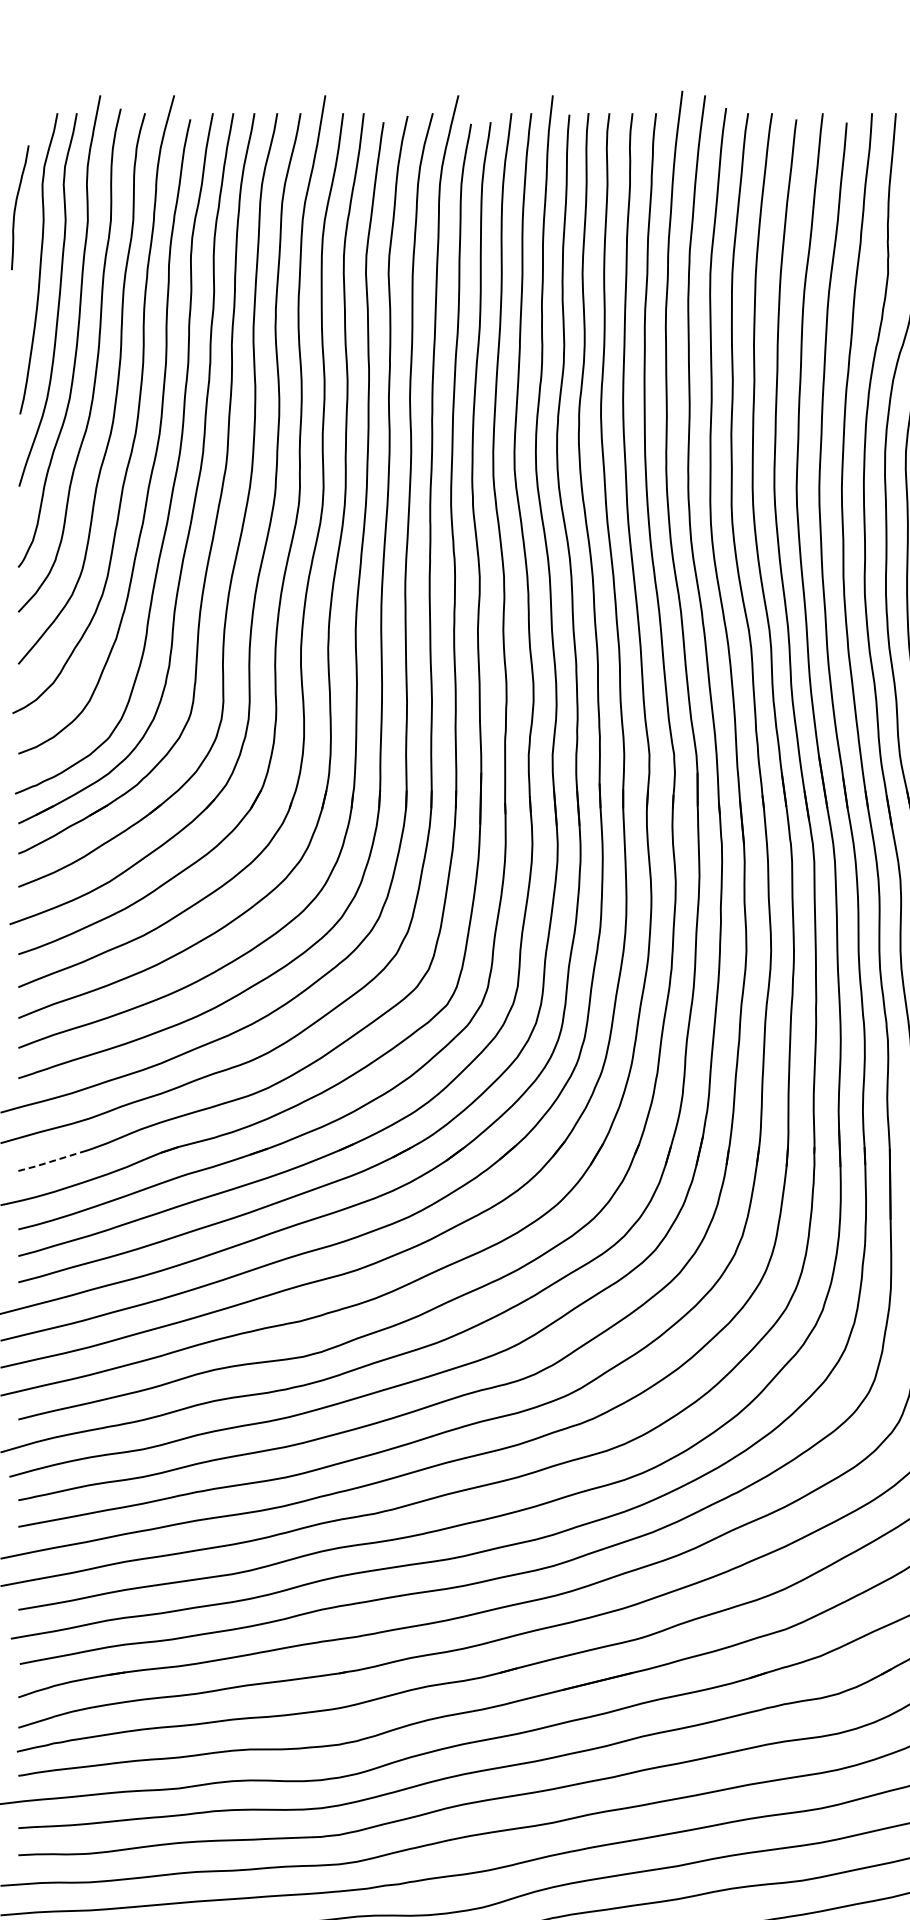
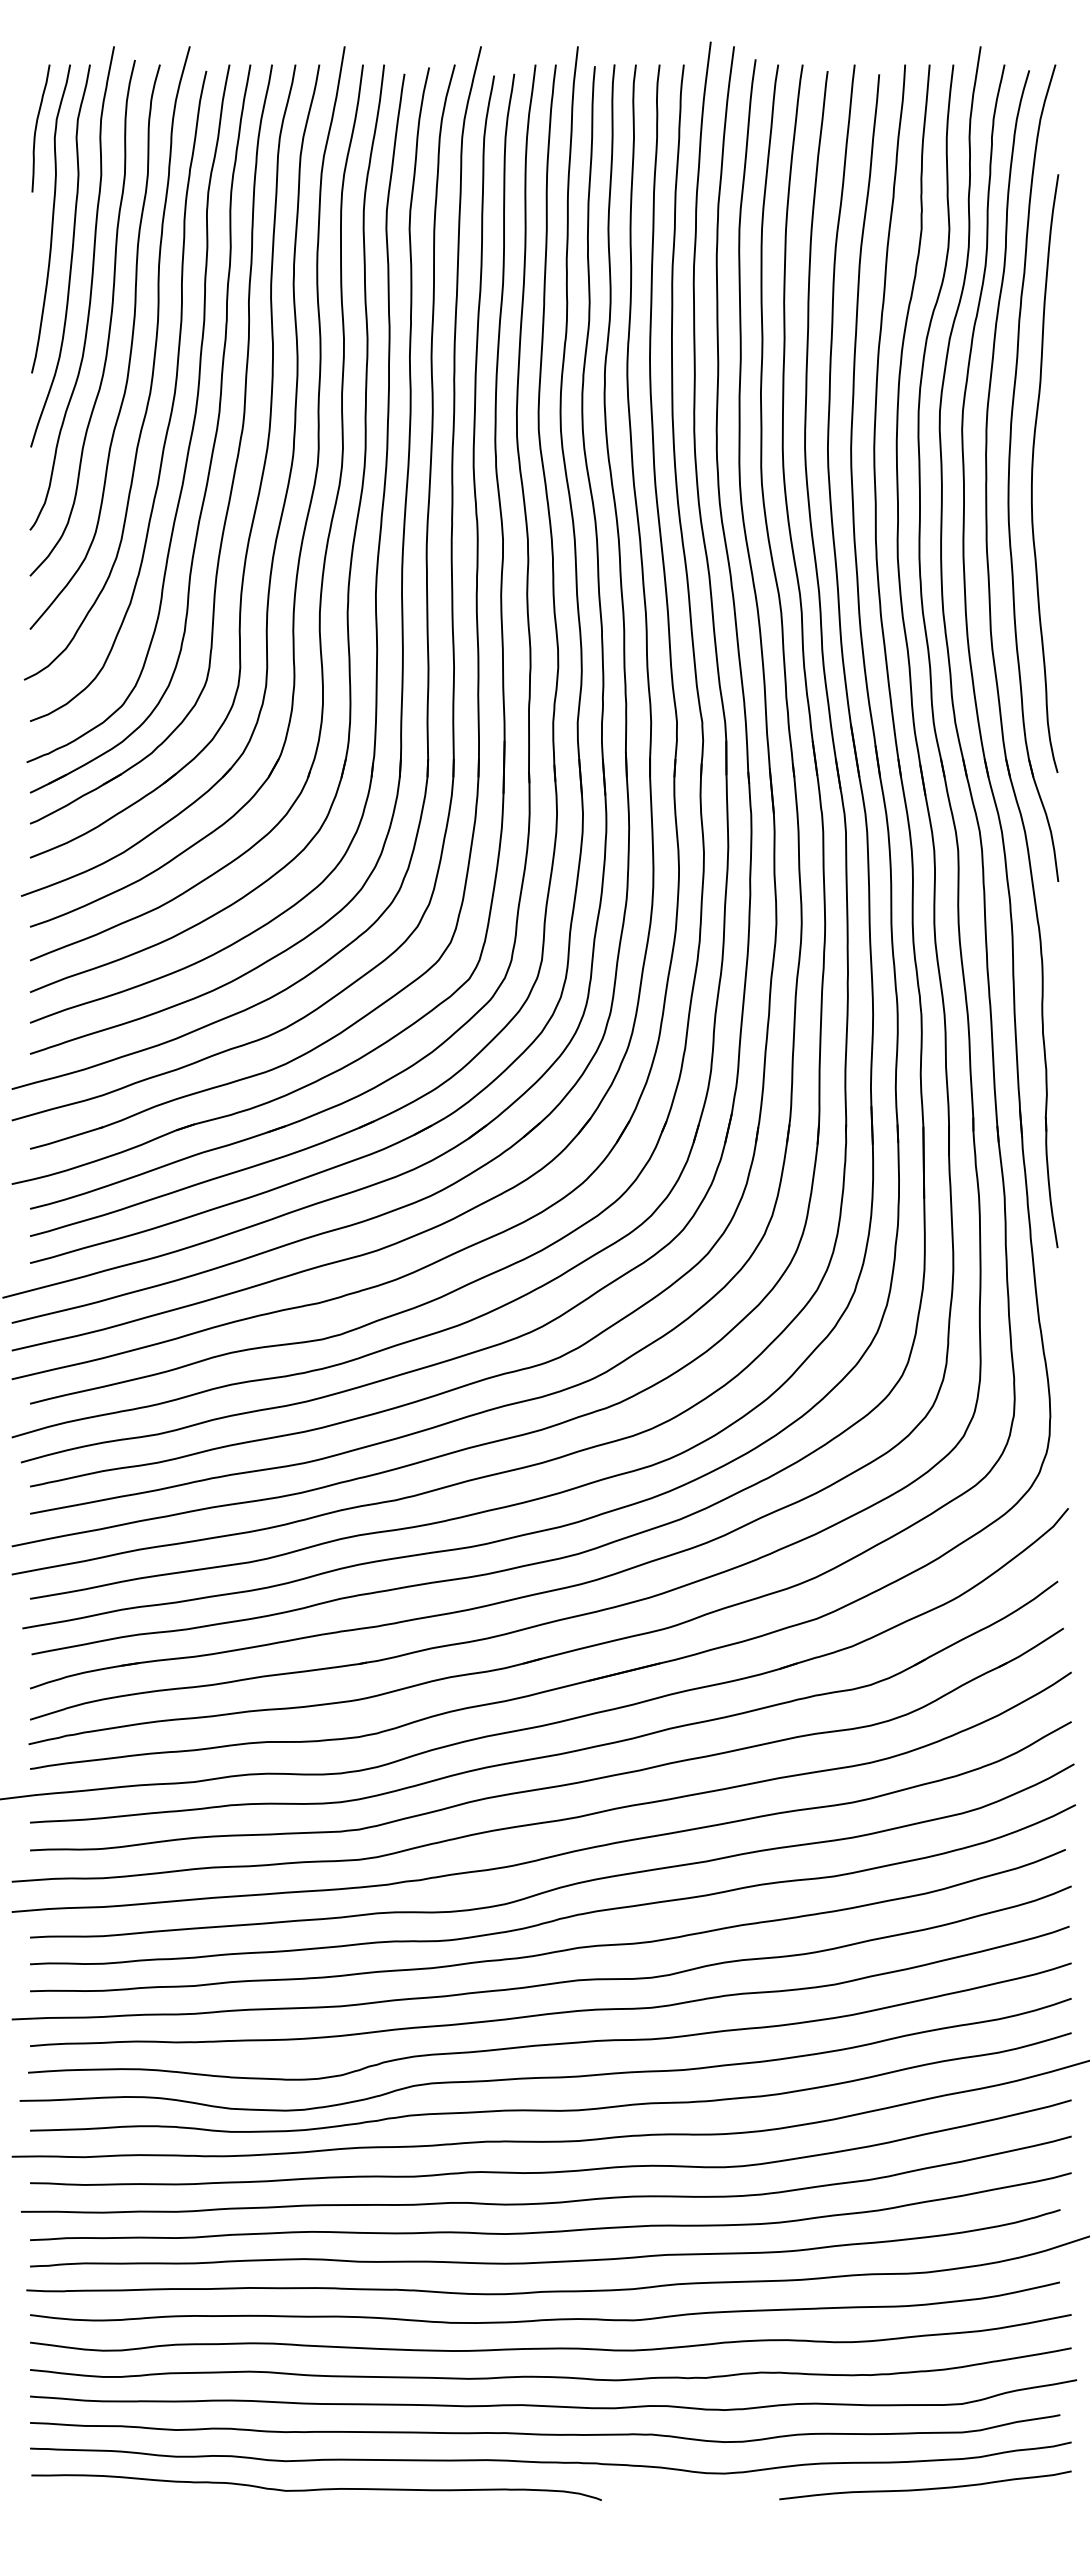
curve: (16, 205) -> (37, 126), moved
line: (54, 1160) -> (67, 1138), dashed -> solid

